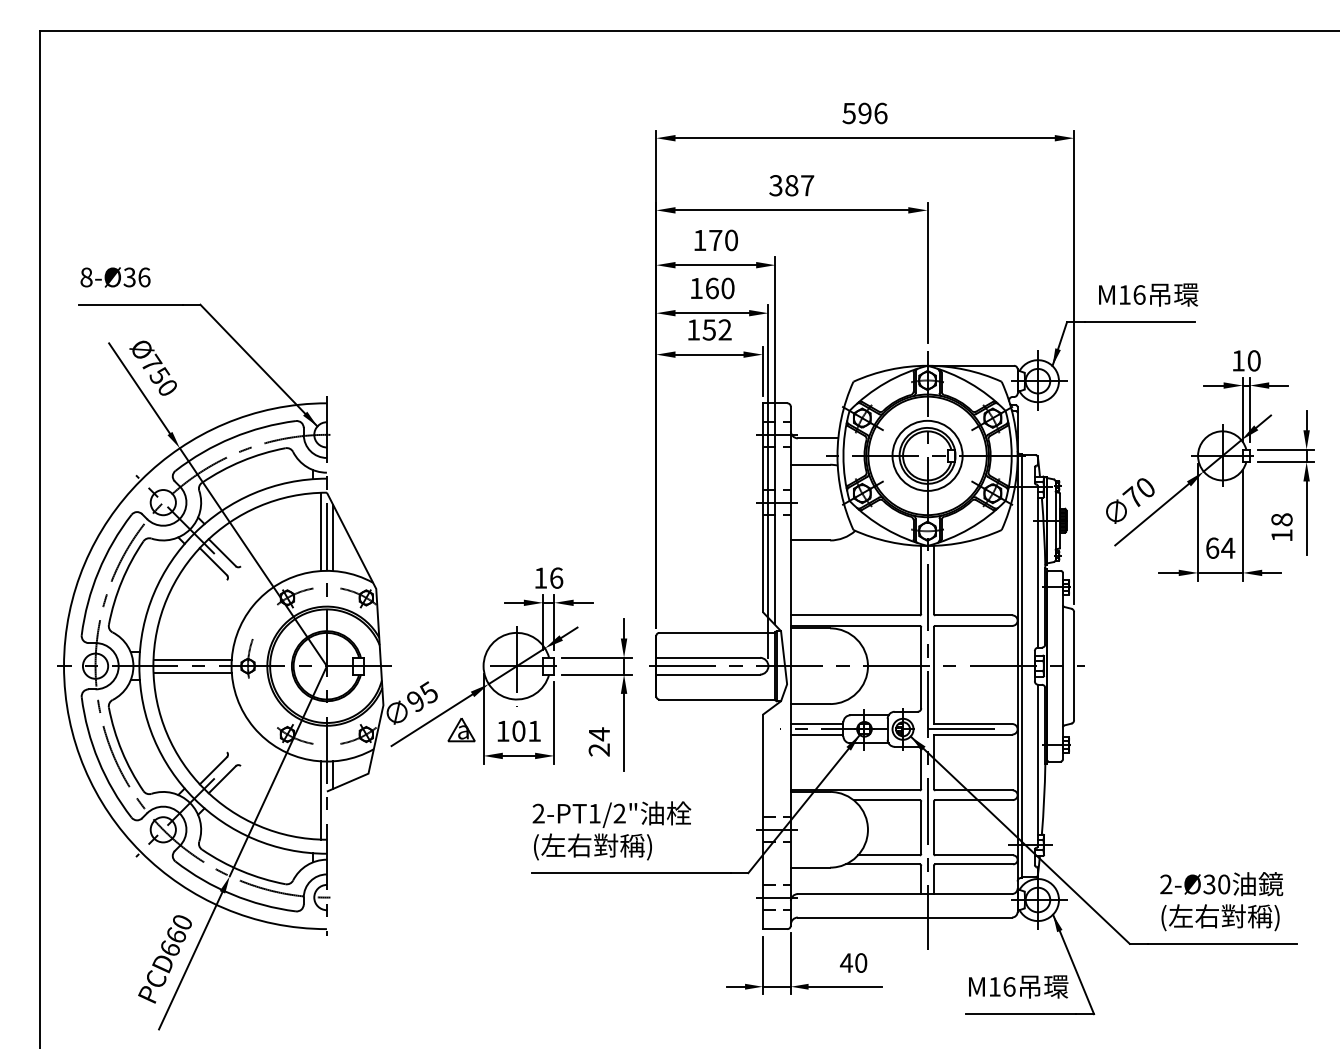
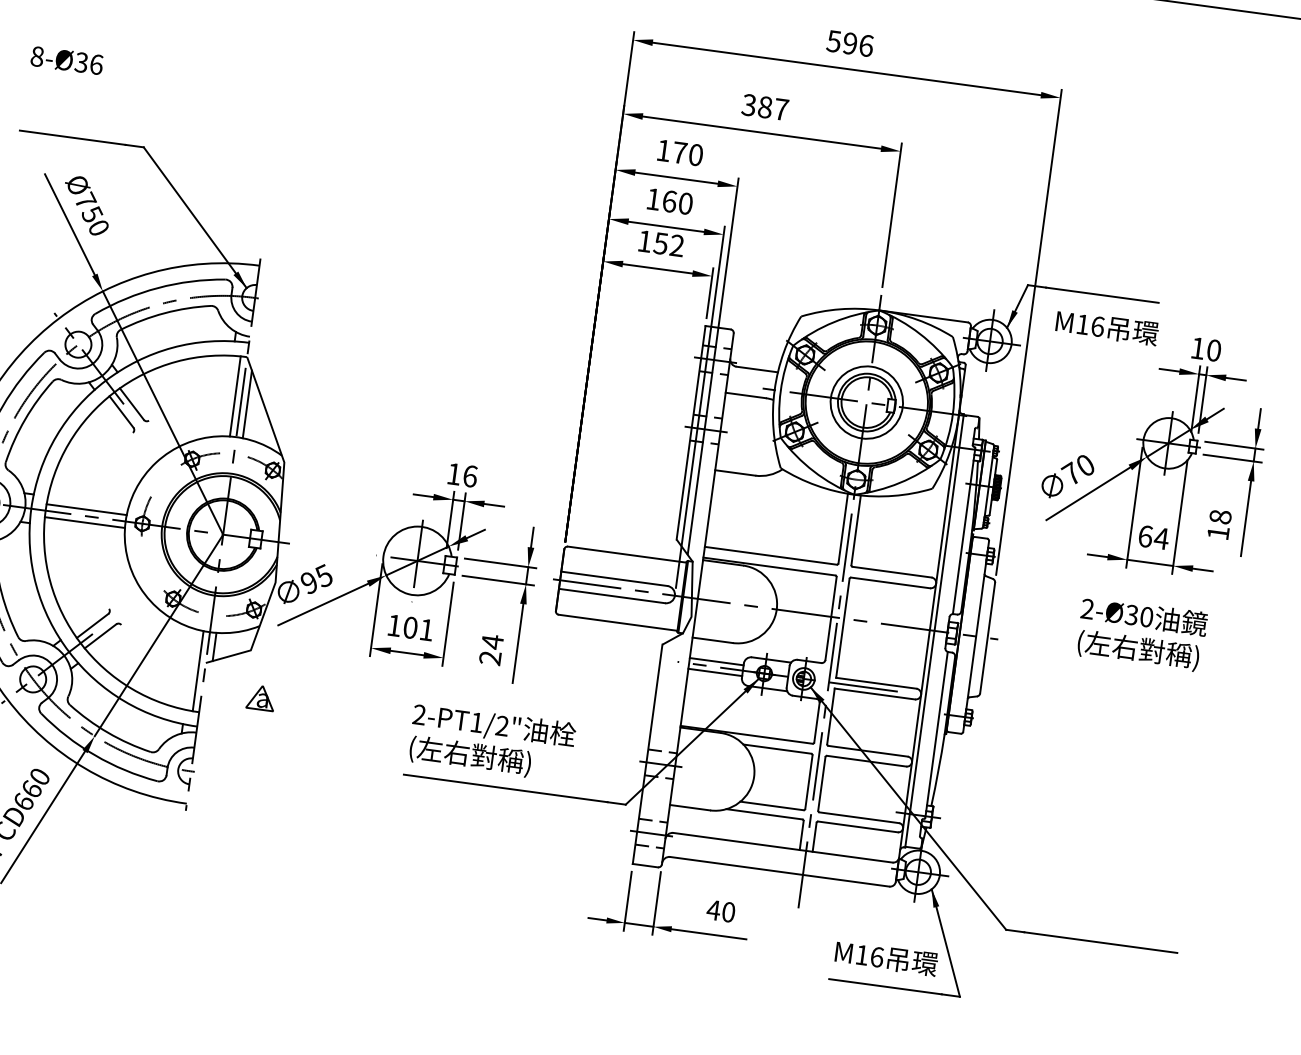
text: (115, 277) -> (67, 60), moved
text: (1148, 294) -> (1107, 327), moved
part: (461, 730) -> (261, 698), moved
text: (1221, 901) -> (1141, 634), moved

